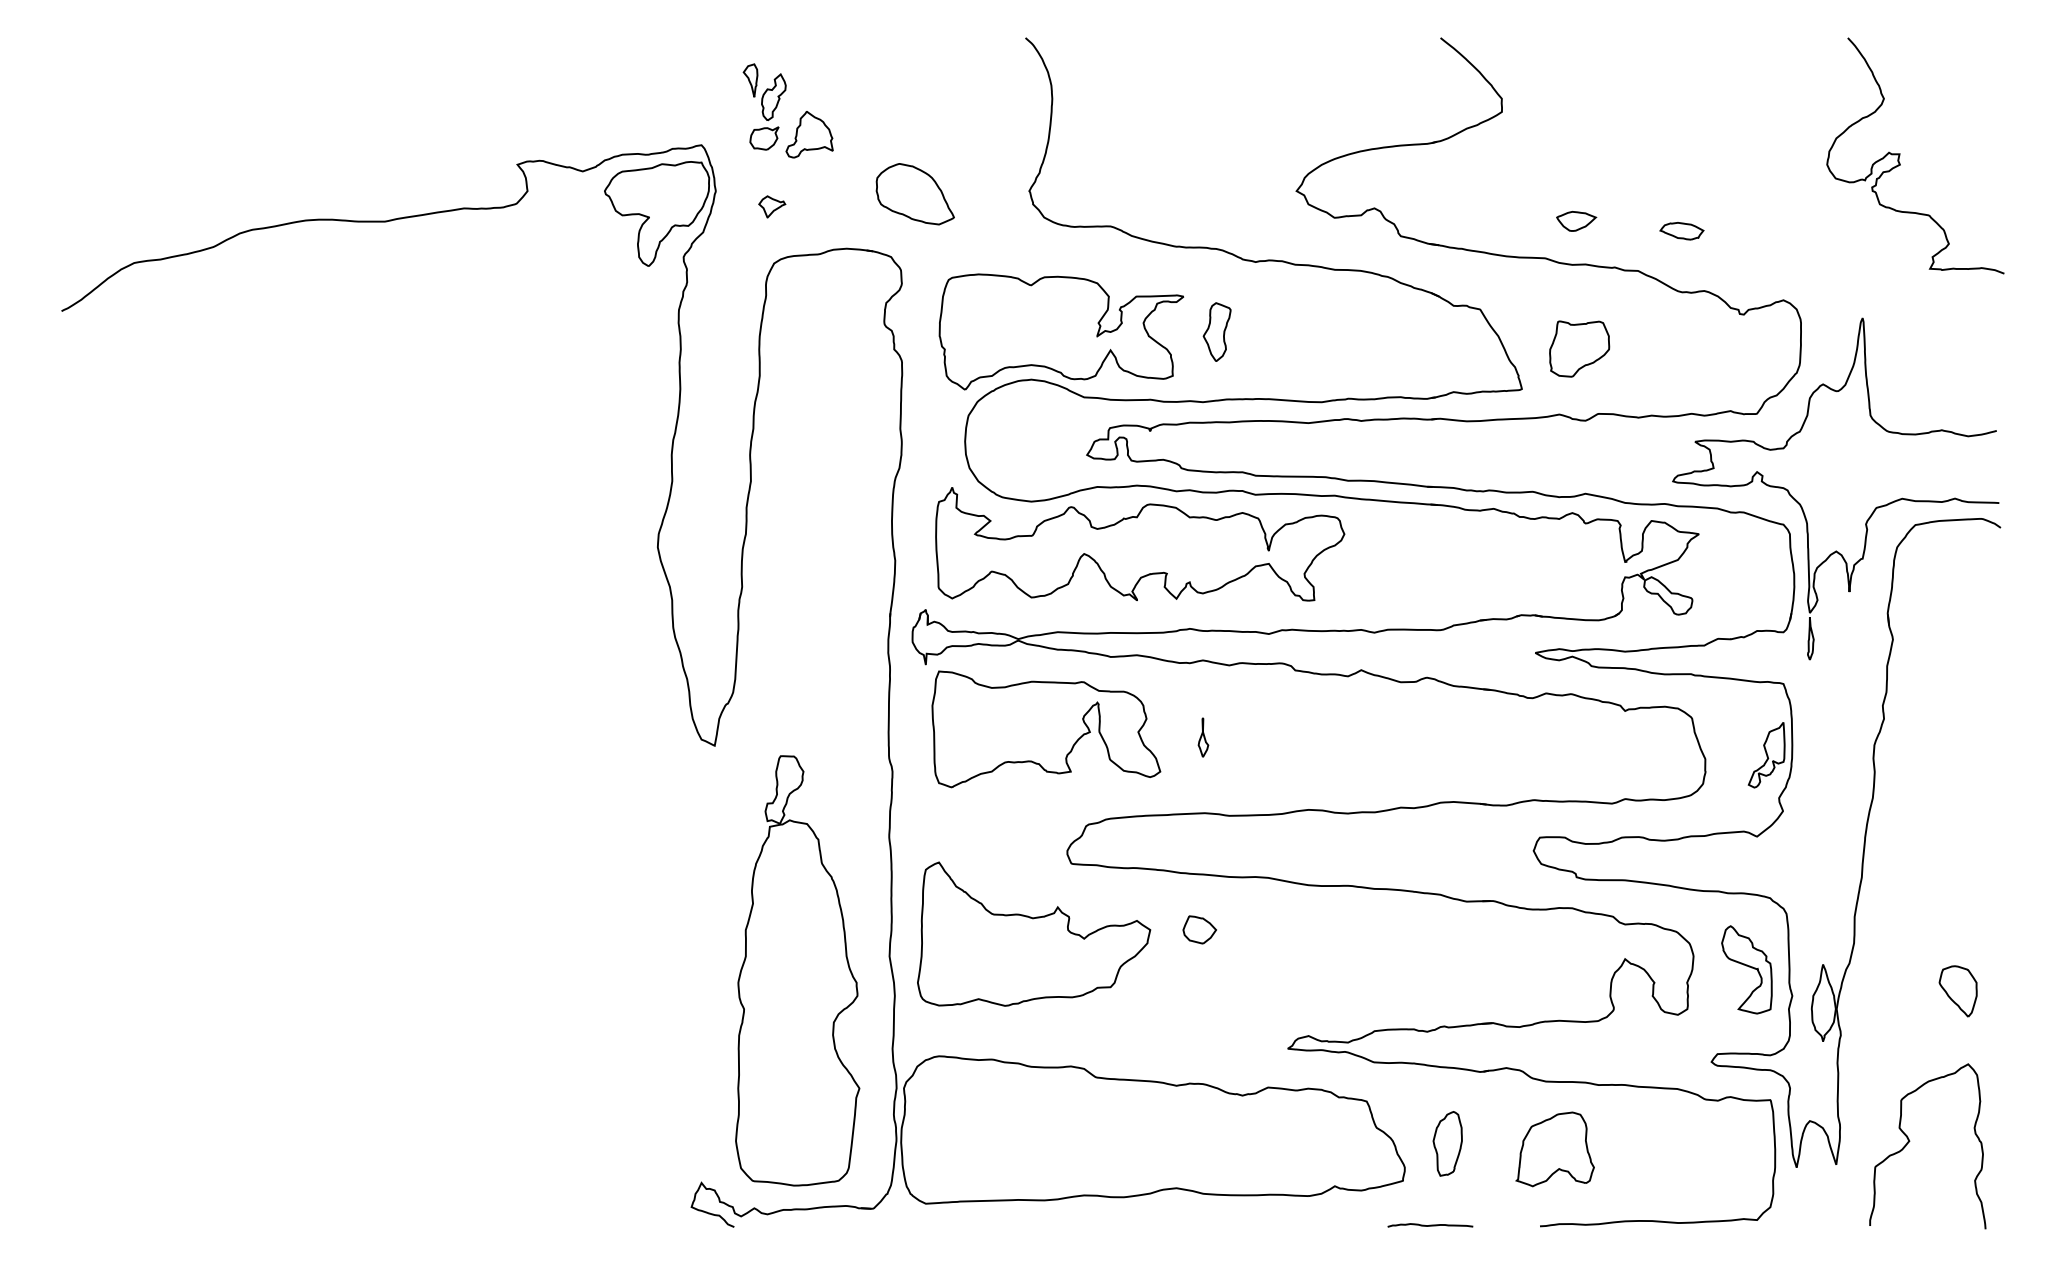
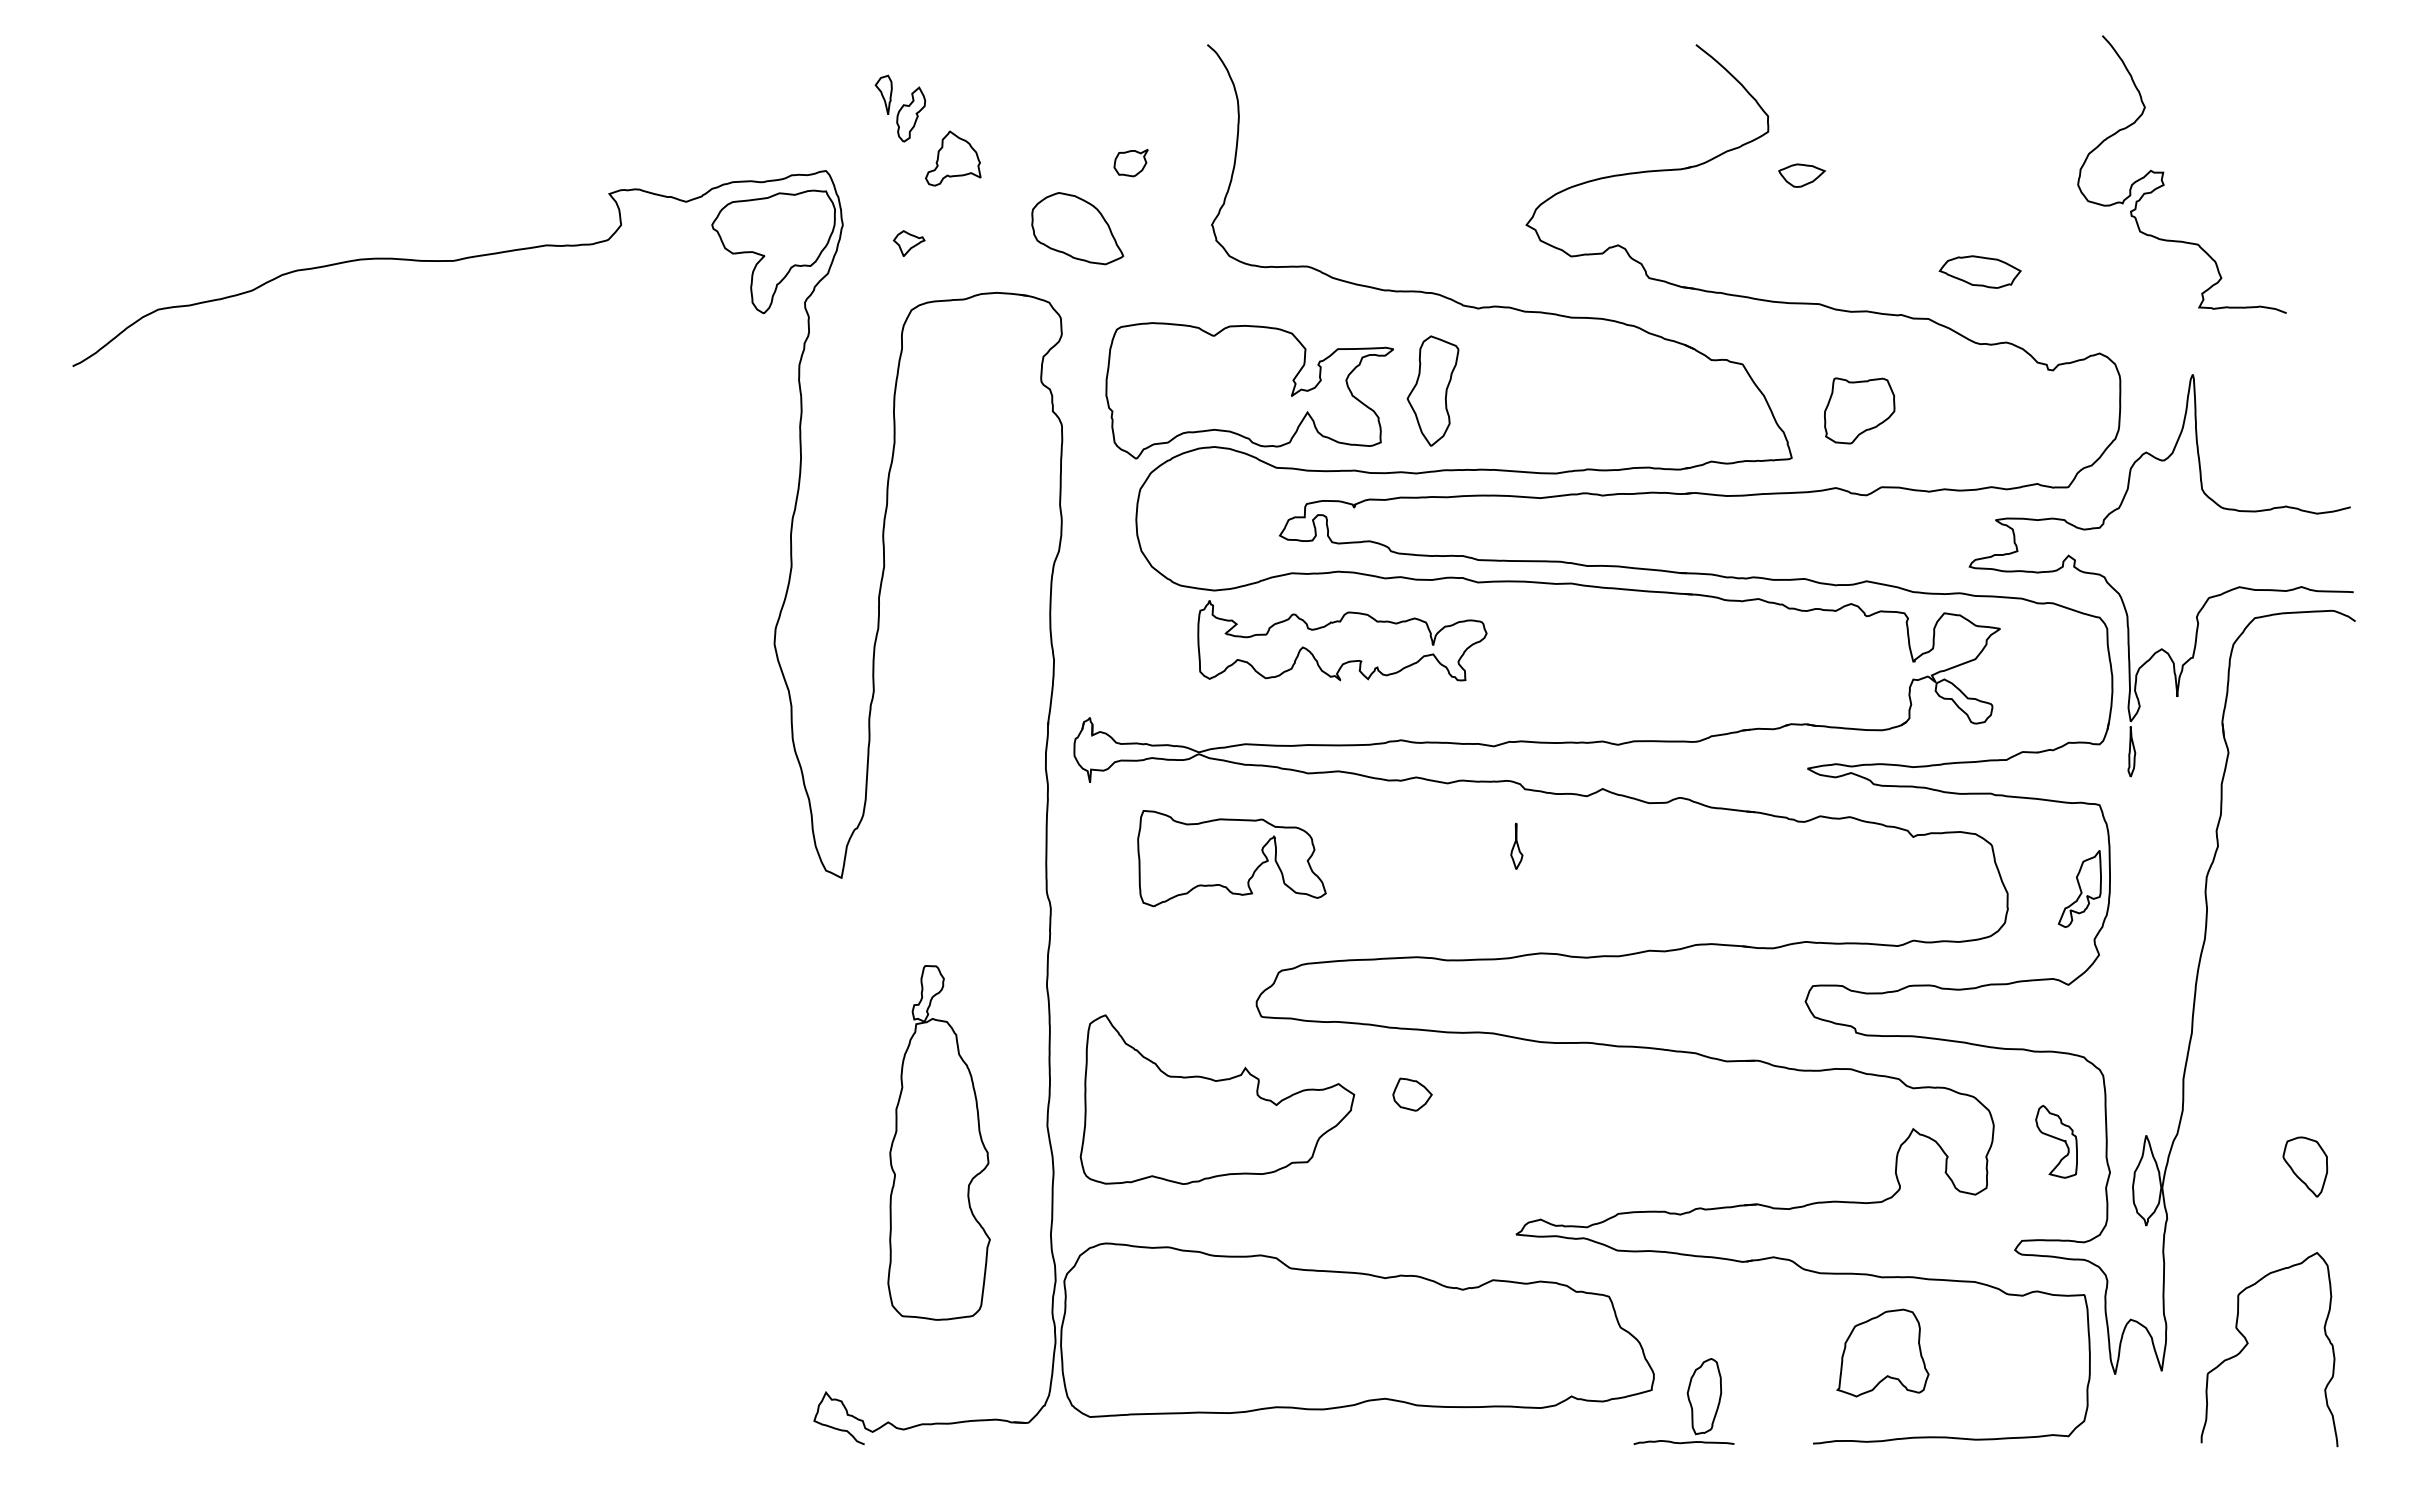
part: (763, 138) -> (1130, 163), moved
curve: (1900, 154) -> (2164, 172), moved
part: (1576, 221) -> (1802, 175), moved
part: (1681, 231) -> (1979, 272), size x1.6
part: (1216, 331) -> (1432, 390), size x1.6
part: (1140, 544) -> (1342, 640), size x0.6
part: (1045, 729) -> (1231, 858), size x0.7
part: (1203, 737) -> (1516, 846), moved
part: (1746, 969) -> (2056, 1141), size x0.7
part: (797, 970) -> (938, 1142), size x0.7
part: (1447, 1143) -> (1704, 1396), moved
part: (1554, 1148) -> (1882, 1352), moved

